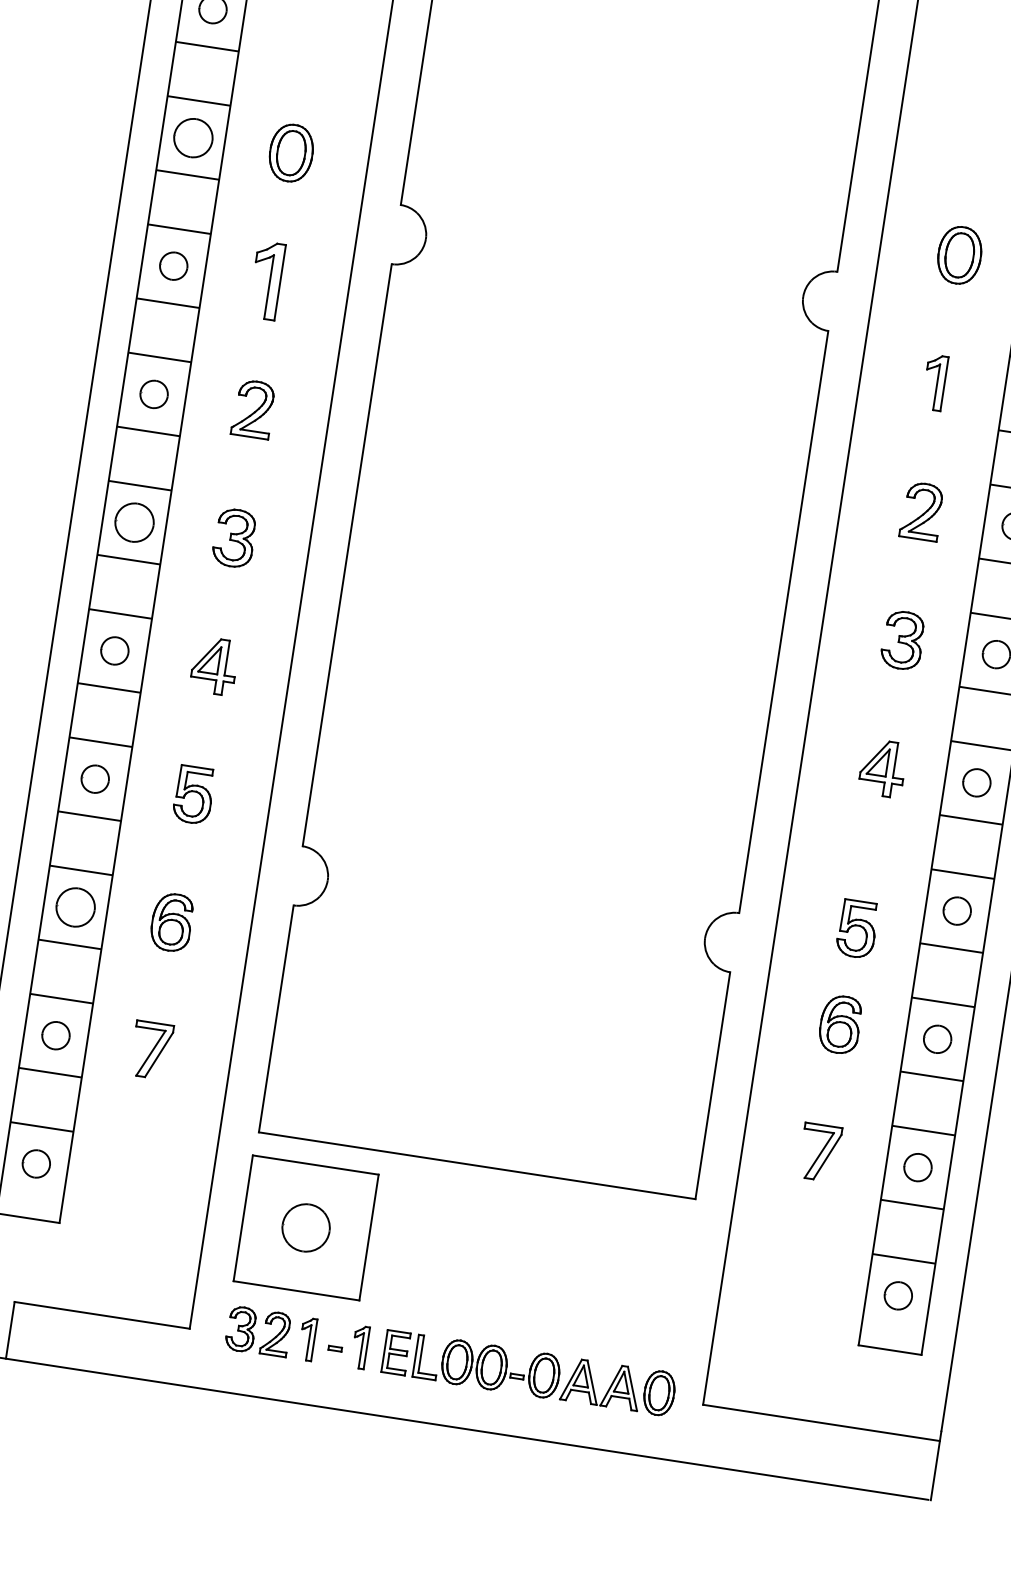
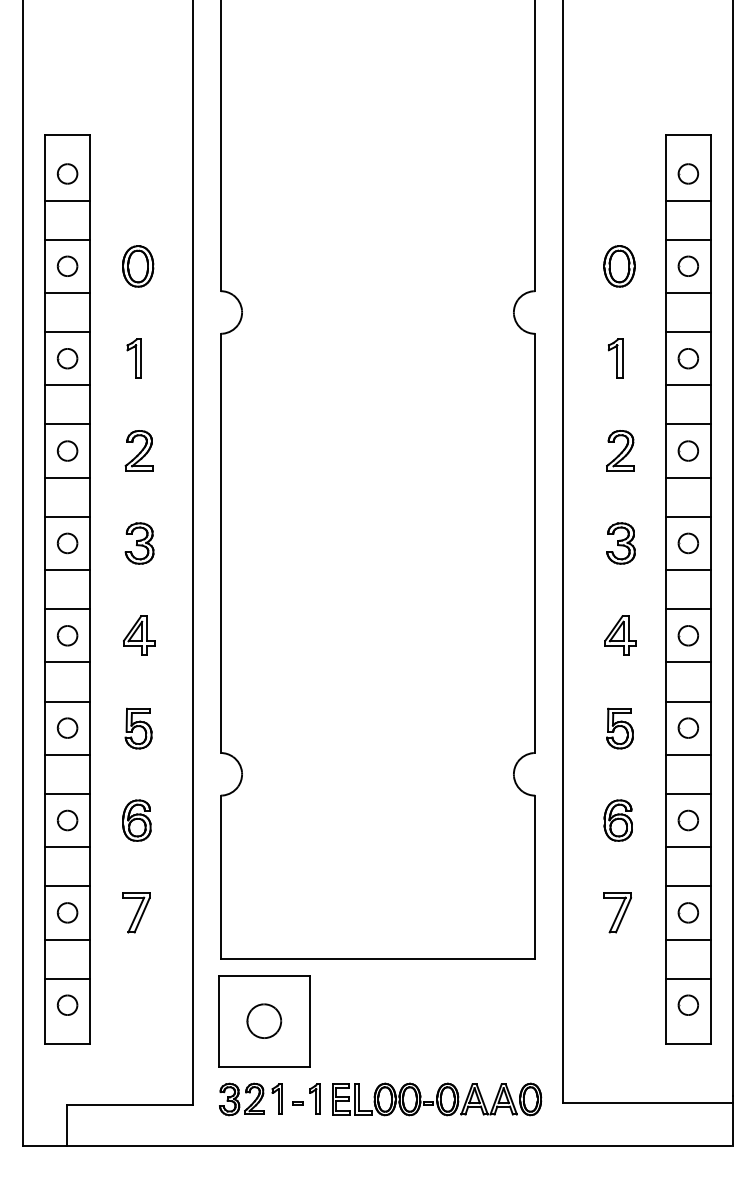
part: (193, 136) -> (67, 265), size x0.71
part: (265, 279) -> (133, 358), size x0.71
part: (134, 522) -> (67, 543), size x0.71
part: (75, 907) -> (67, 820), size x0.71
part: (856, 928) -> (619, 728), moved

